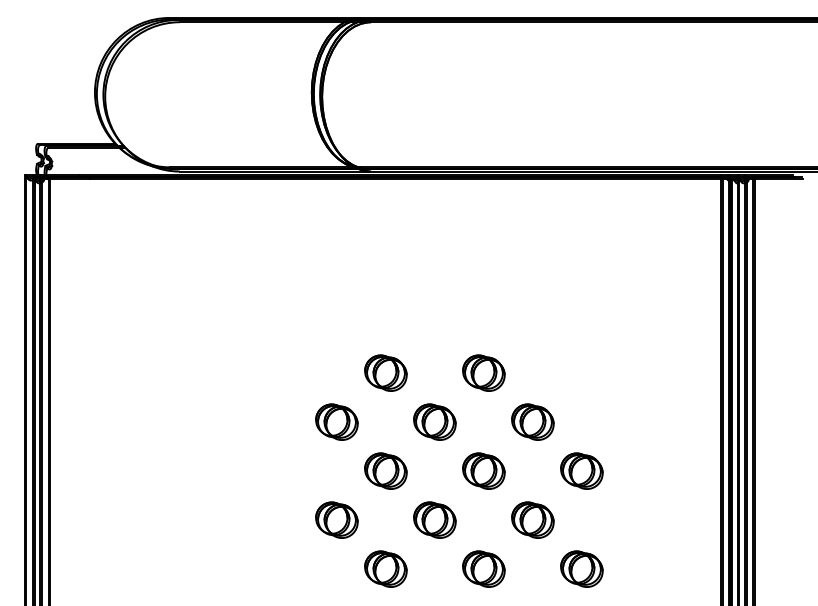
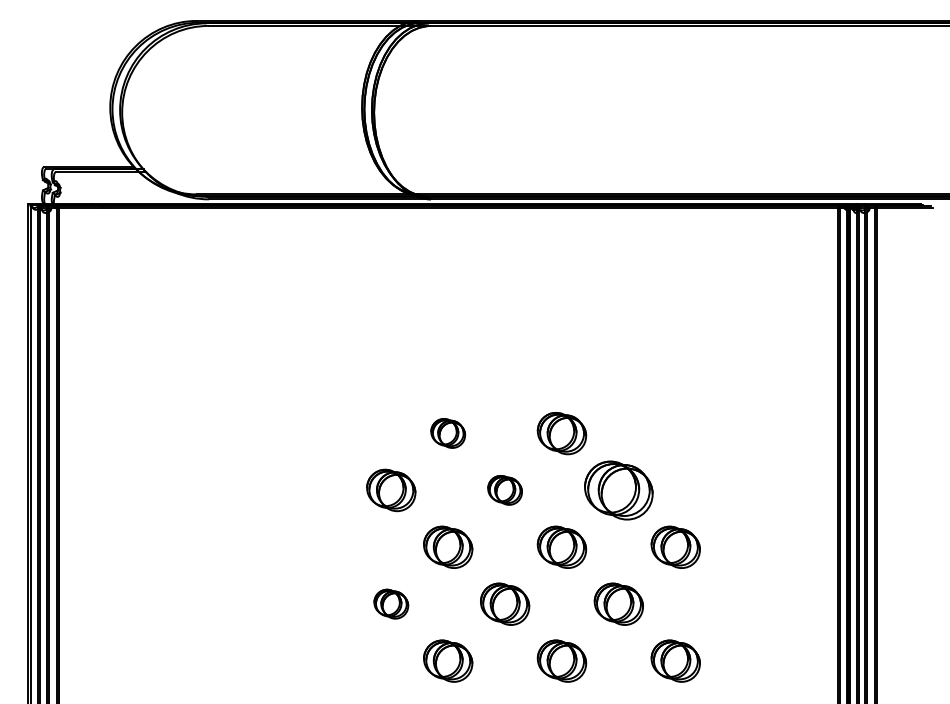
part: (385, 372) -> (447, 432), size x0.7
part: (434, 421) -> (504, 489), size x0.7
part: (532, 421) -> (618, 489), size x1.4
part: (336, 519) -> (390, 603), size x0.7

